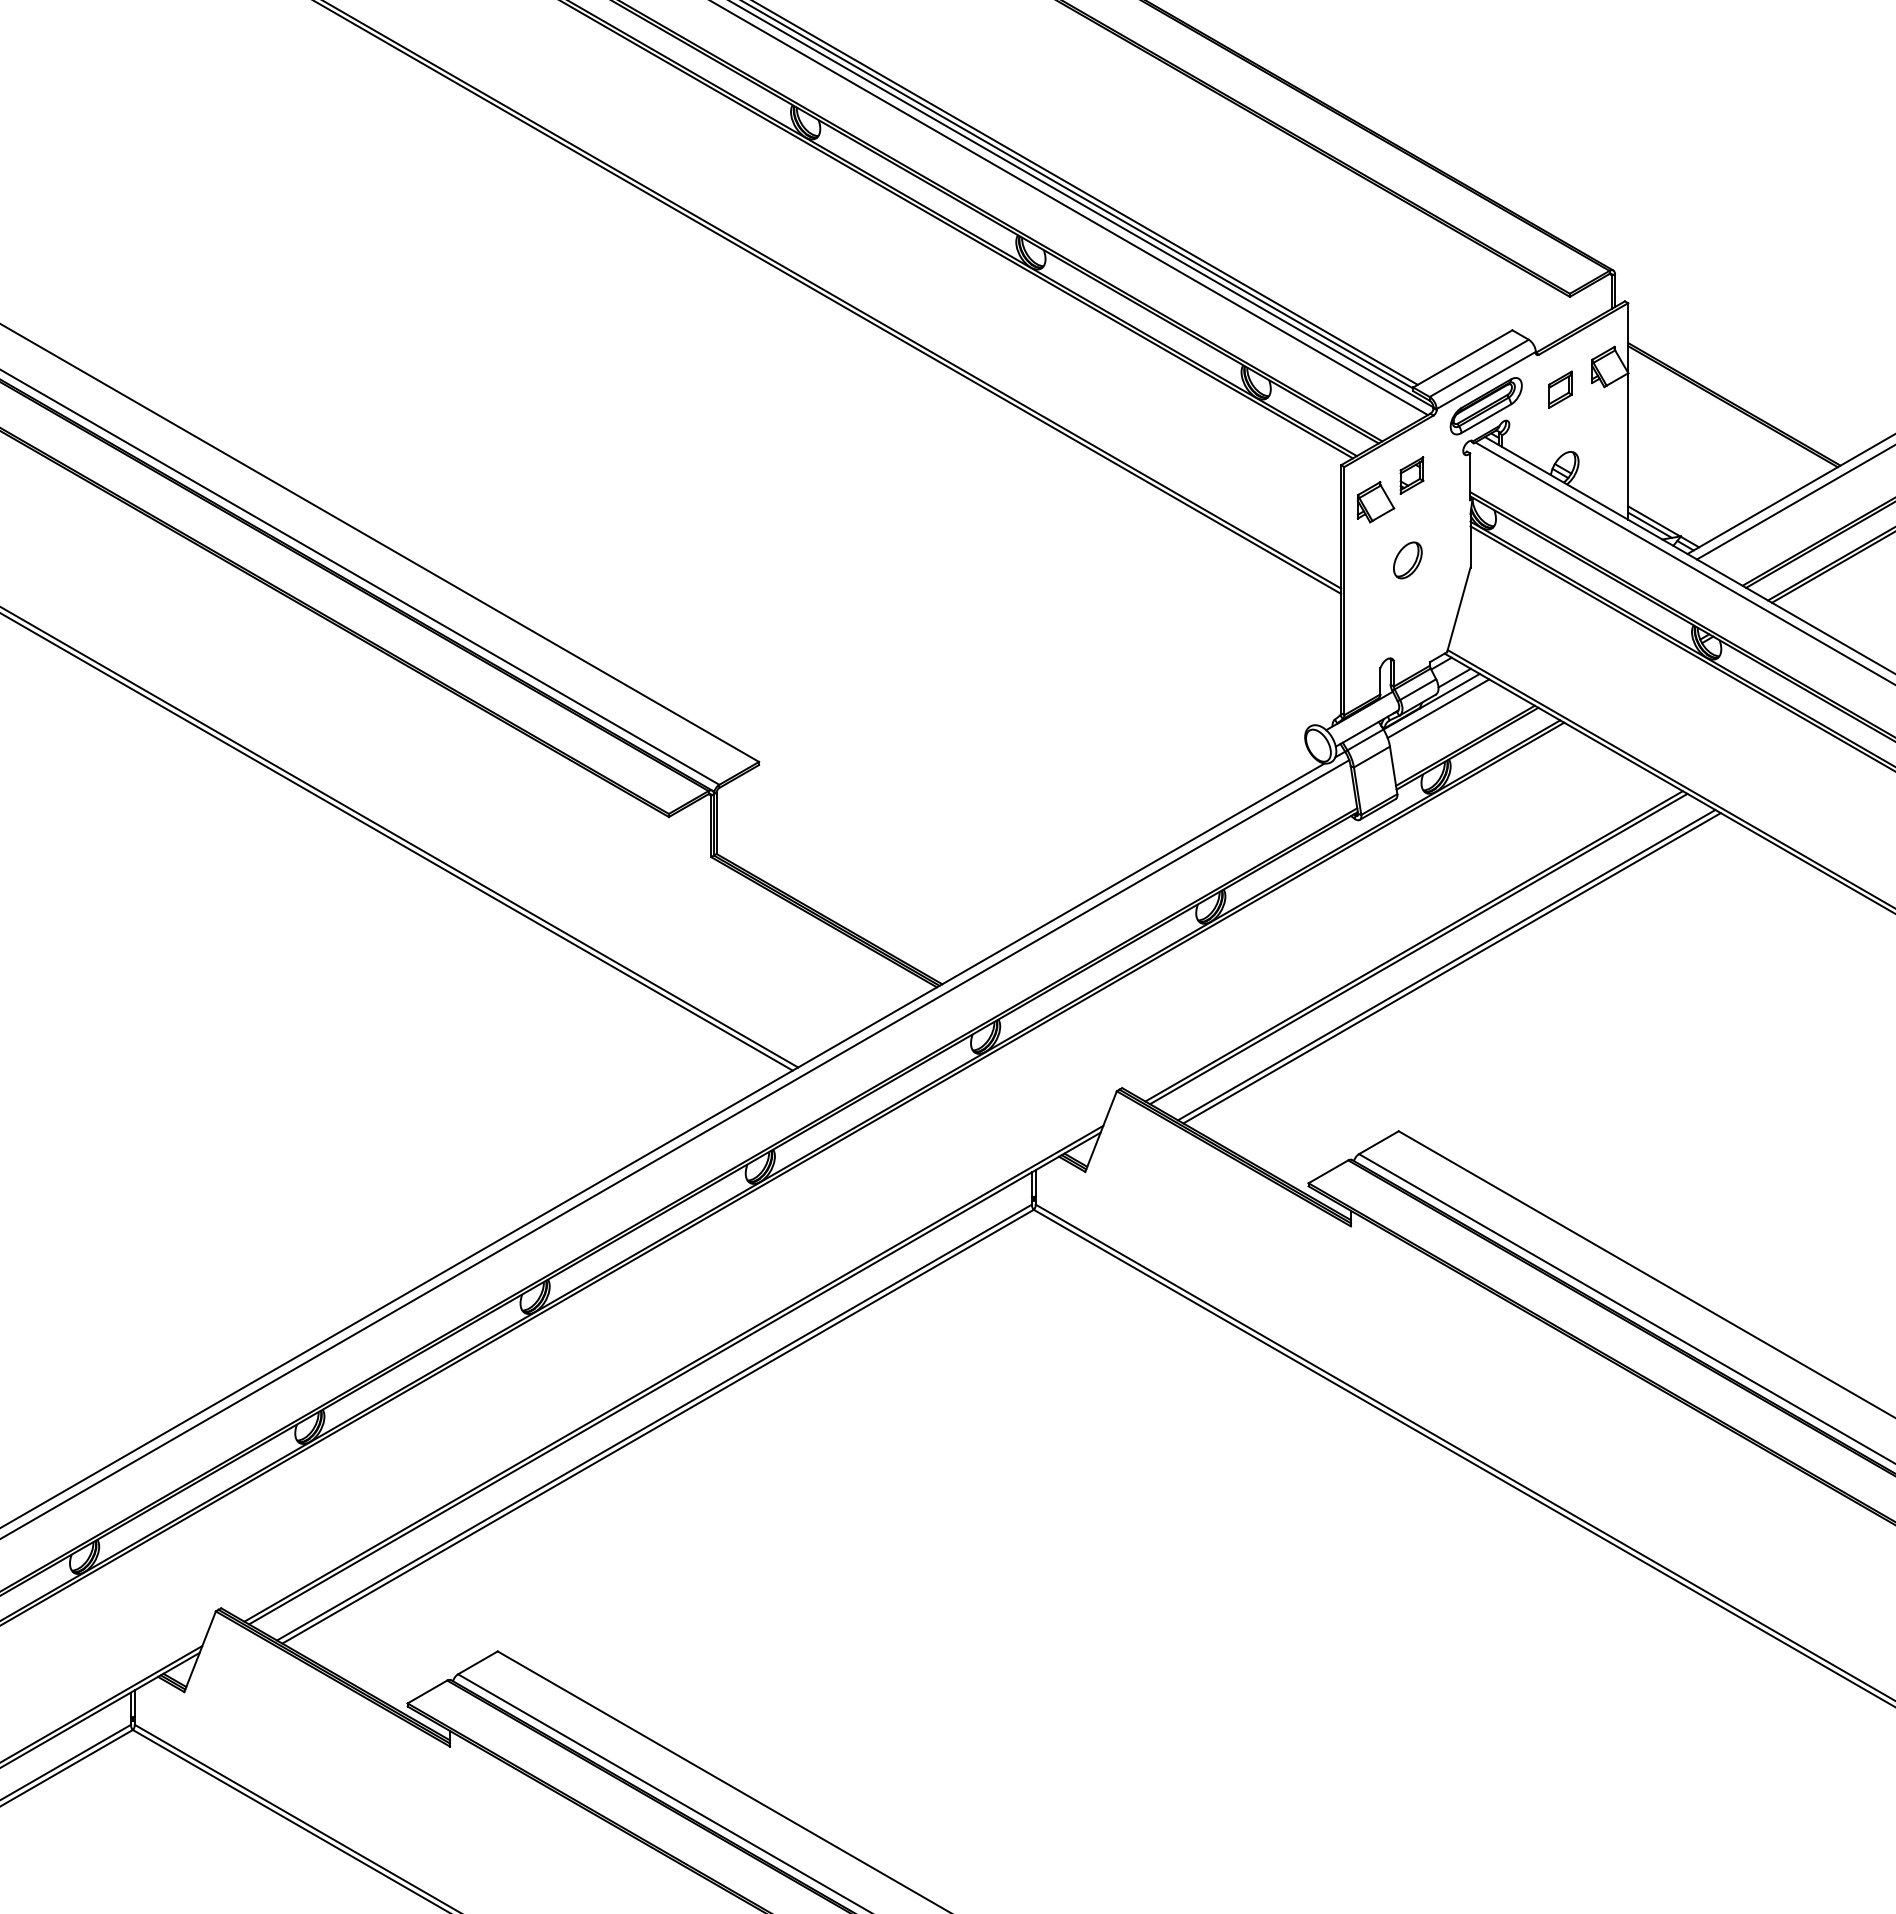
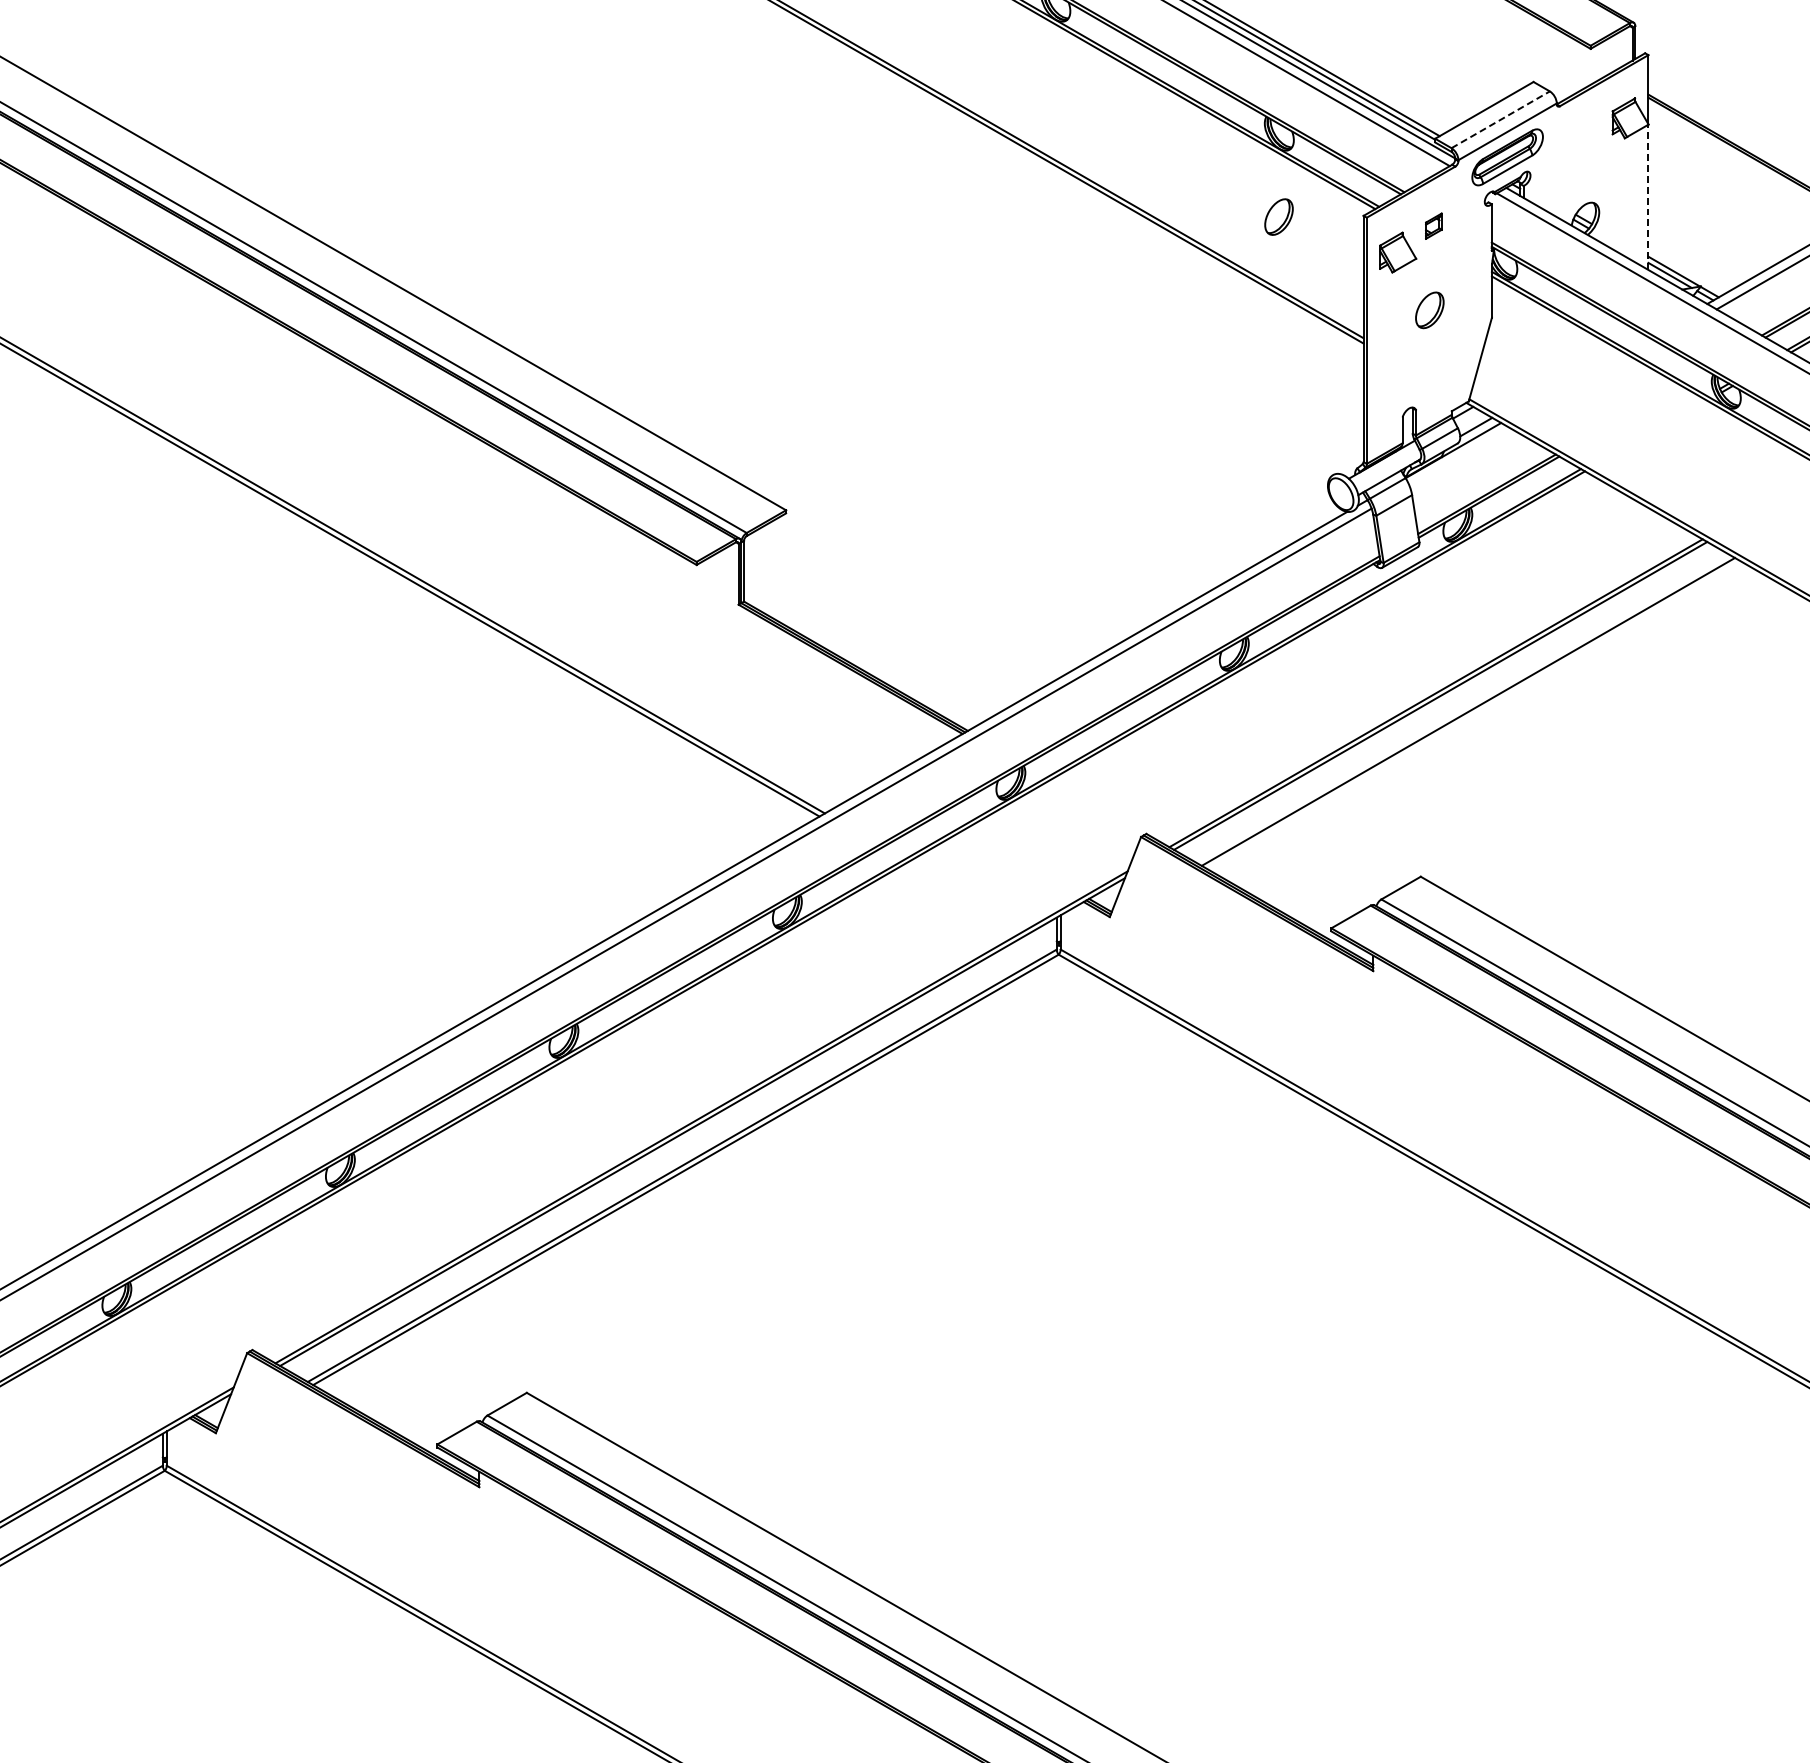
line: (1479, 368) -> (1500, 119), solid -> dashed
part: (1560, 389) -> (1581, 140), removed
line: (1628, 446) -> (1648, 197), solid -> dashed
part: (1255, 466) -> (1278, 217), added
part: (1411, 475) -> (1433, 226), size x0.7
line: (1438, 708) -> (1460, 457), removed
line: (1451, 968) -> (1473, 715), removed

